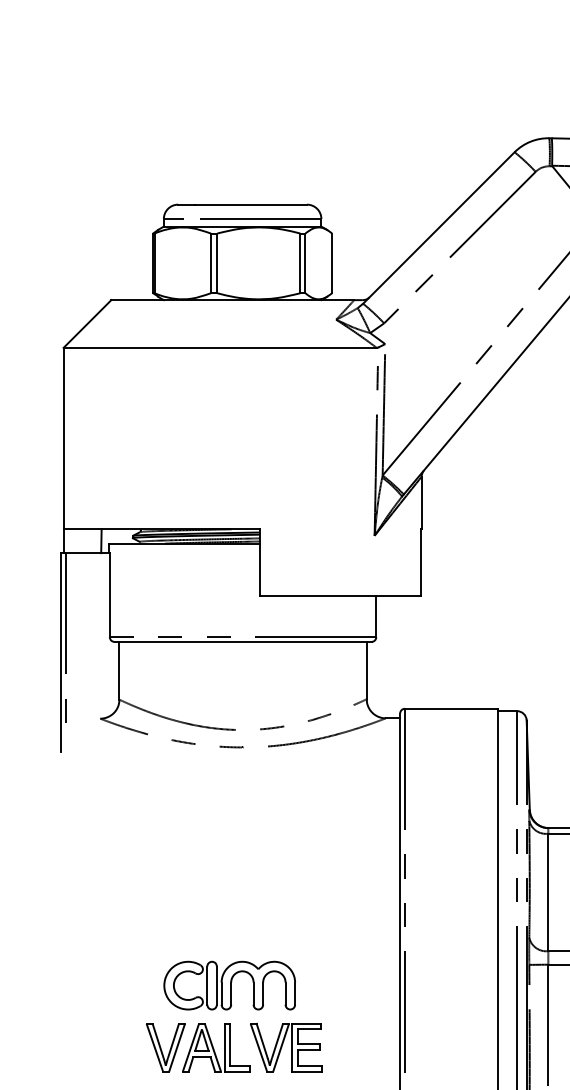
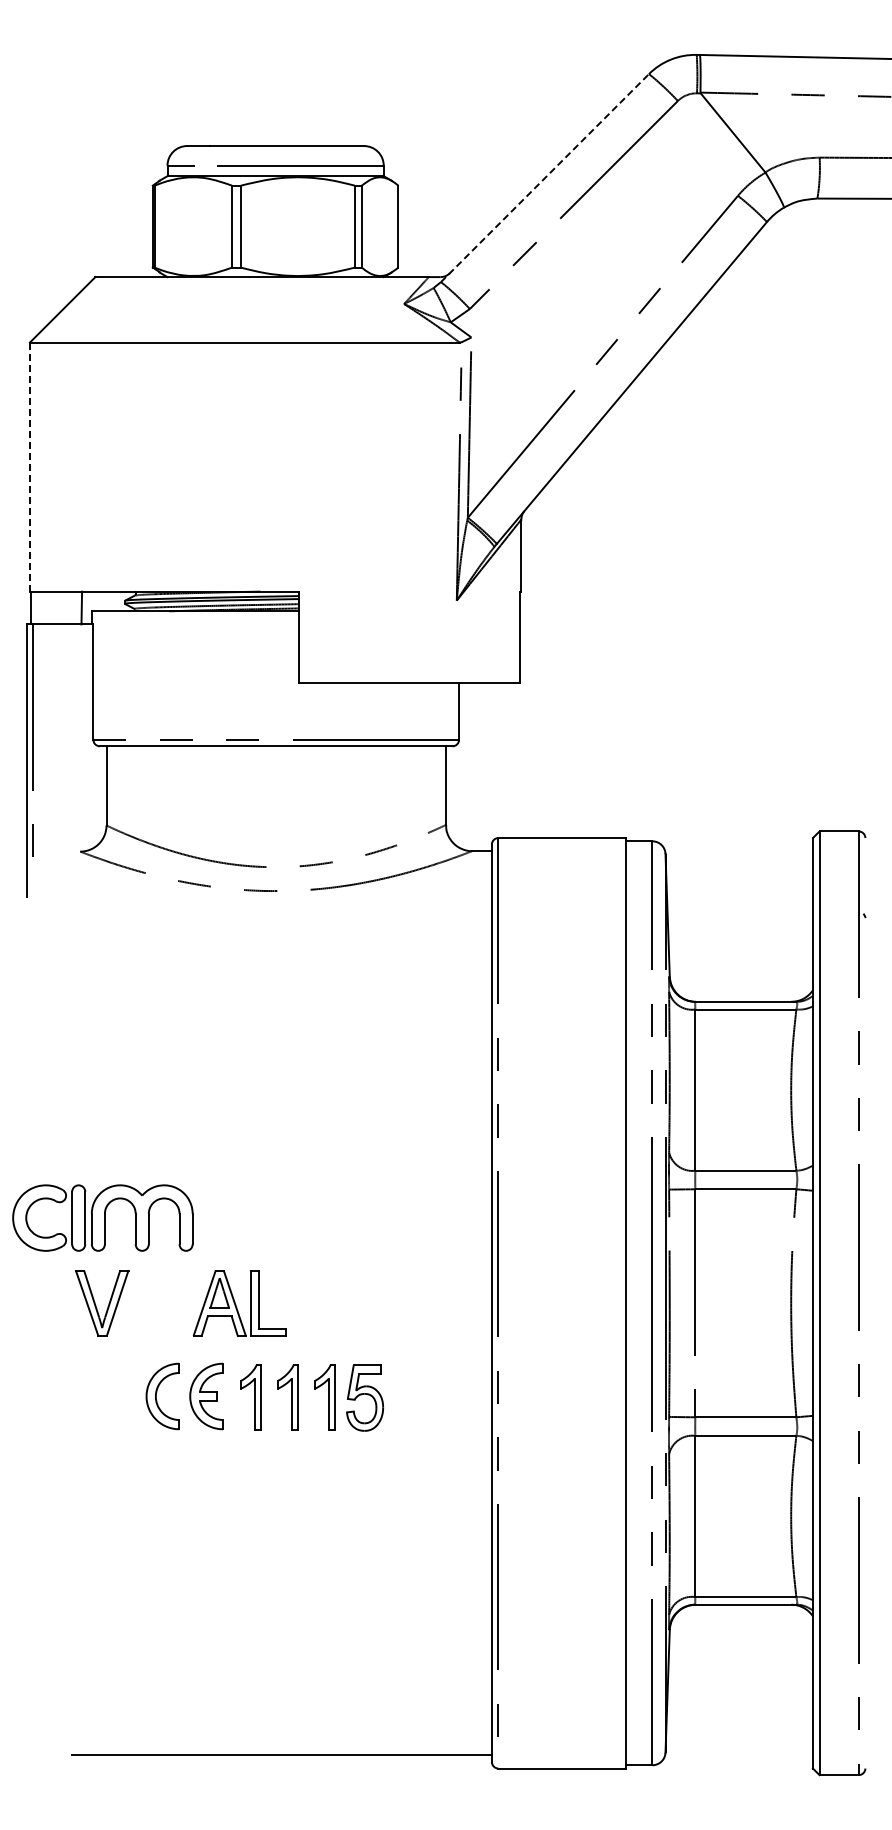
line: (439, 227) -> (545, 177), solid -> dashed
line: (63, 438) -> (29, 467), solid -> dashed
part: (229, 985) -> (102, 1217), moved
part: (166, 1047) -> (102, 1303), moved
part: (286, 1047) -> (335, 1302), removed

